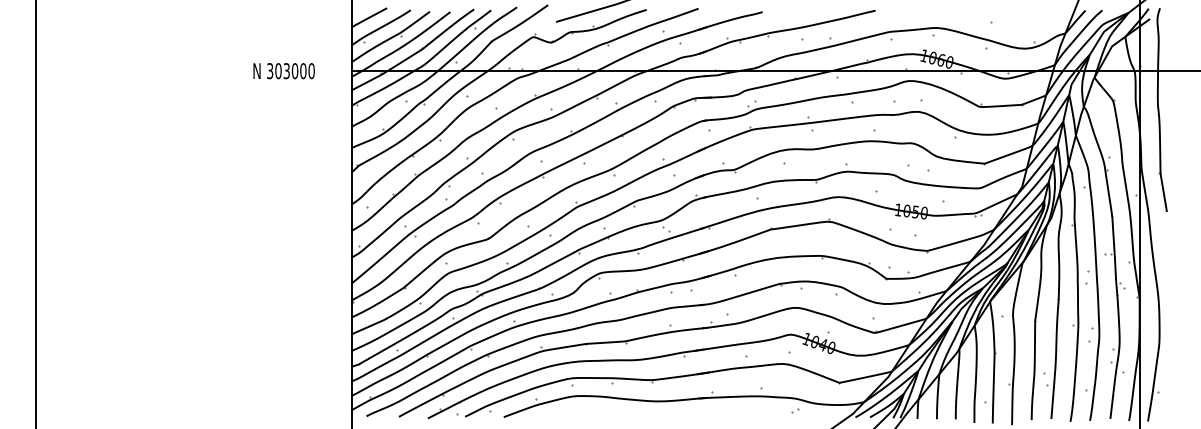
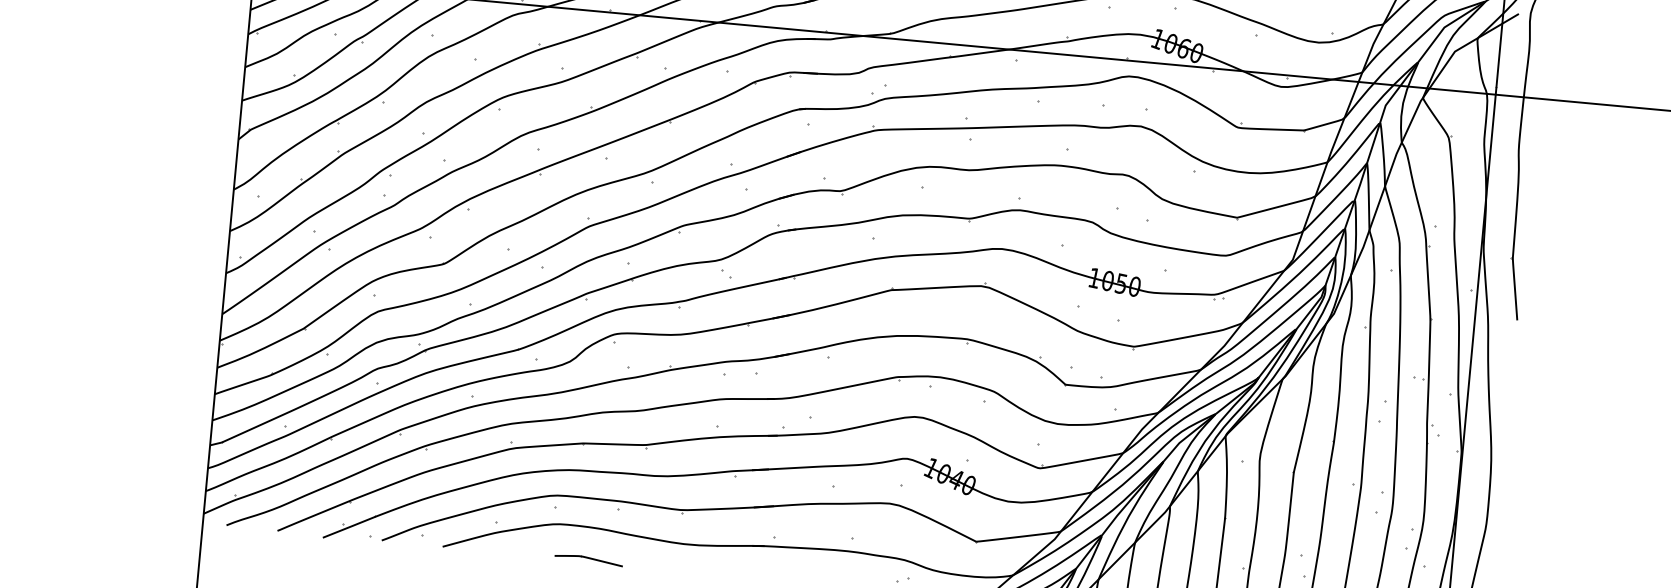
part: (596, 416) -> (588, 559), added

